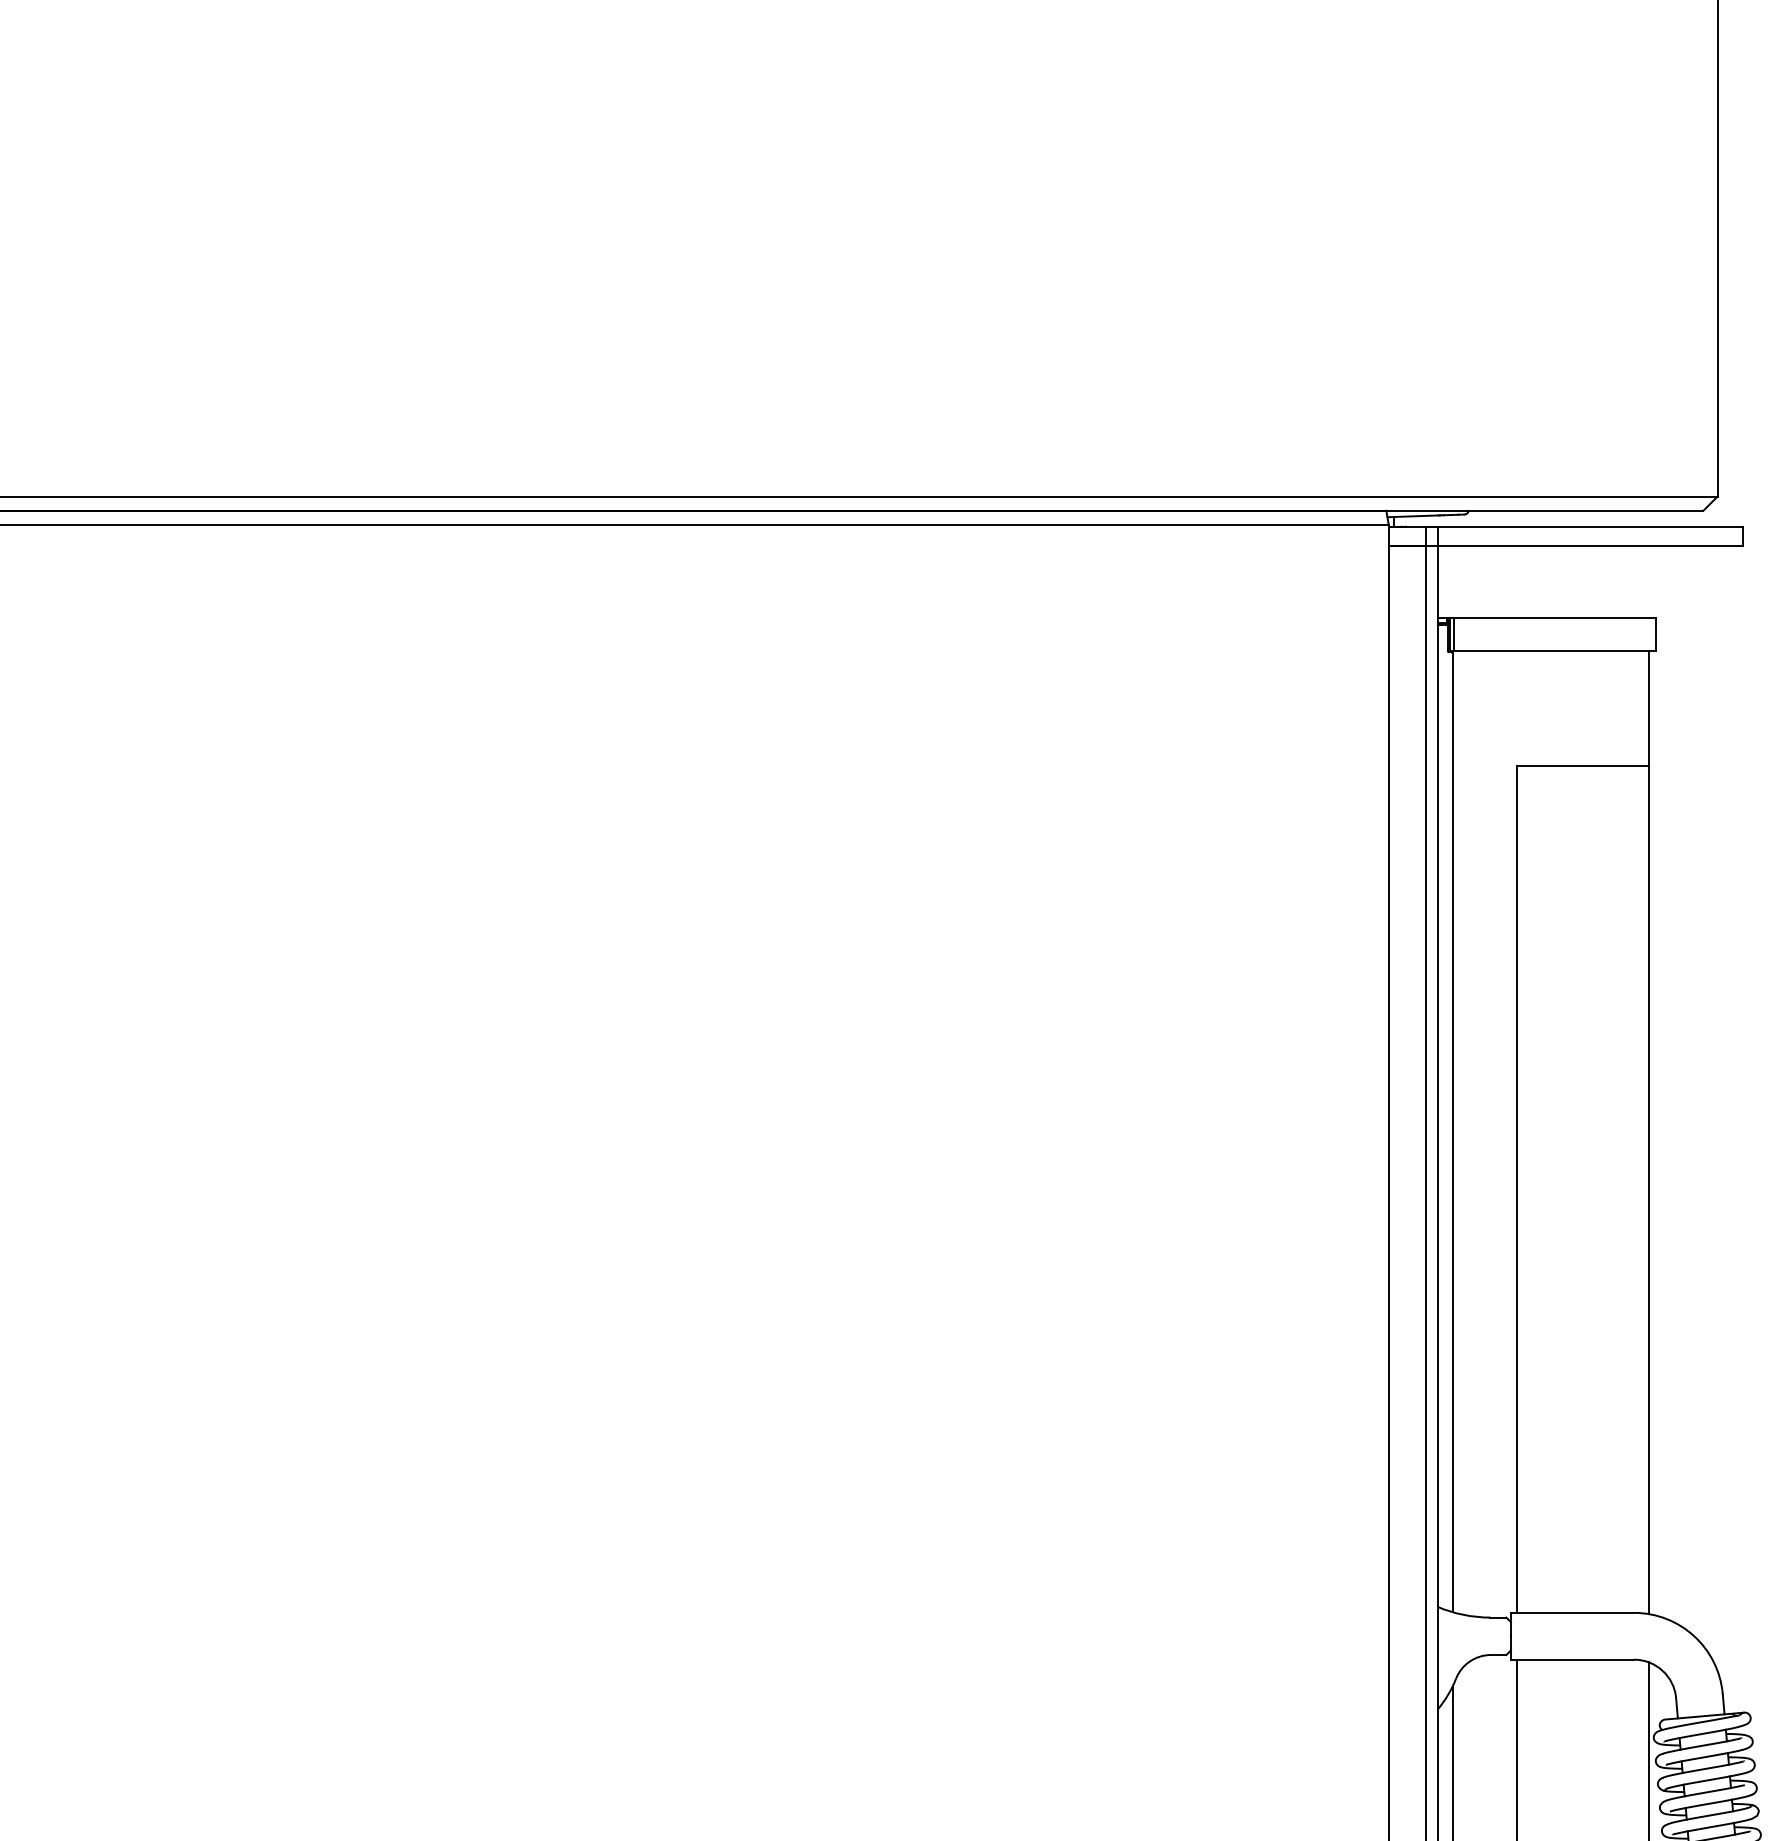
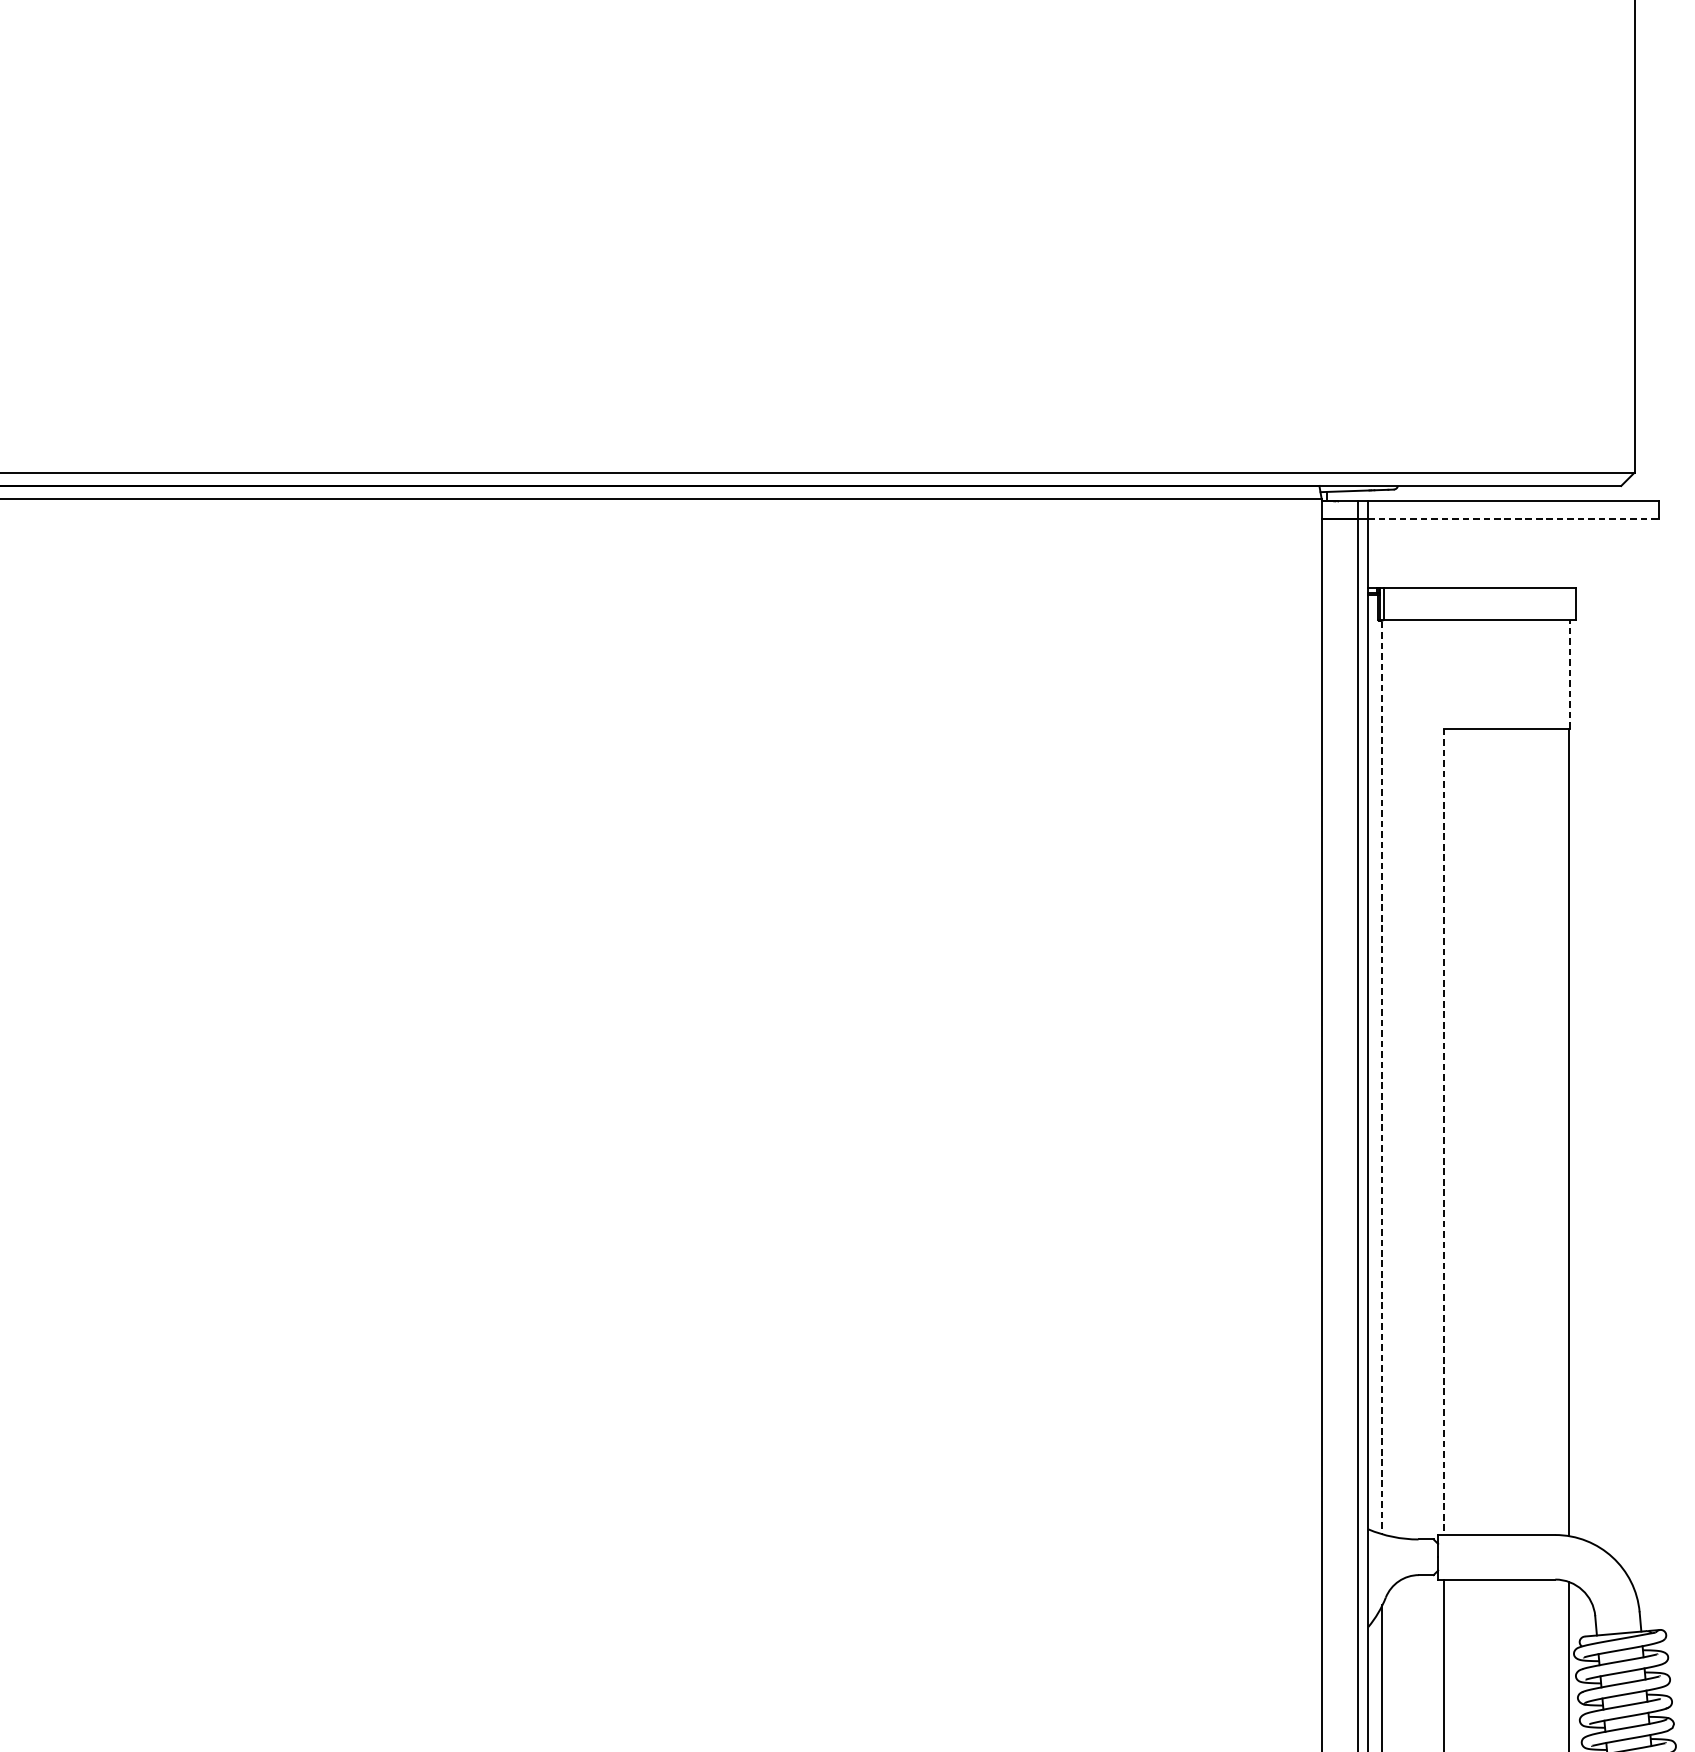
line: (1590, 545) -> (1513, 519), solid -> dashed
line: (1649, 707) -> (1569, 673), solid -> dashed
line: (1452, 1133) -> (1382, 1078), solid -> dashed
line: (1517, 1189) -> (1444, 1132), solid -> dashed

